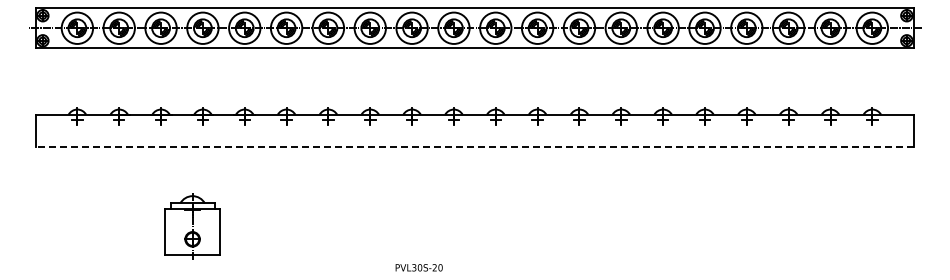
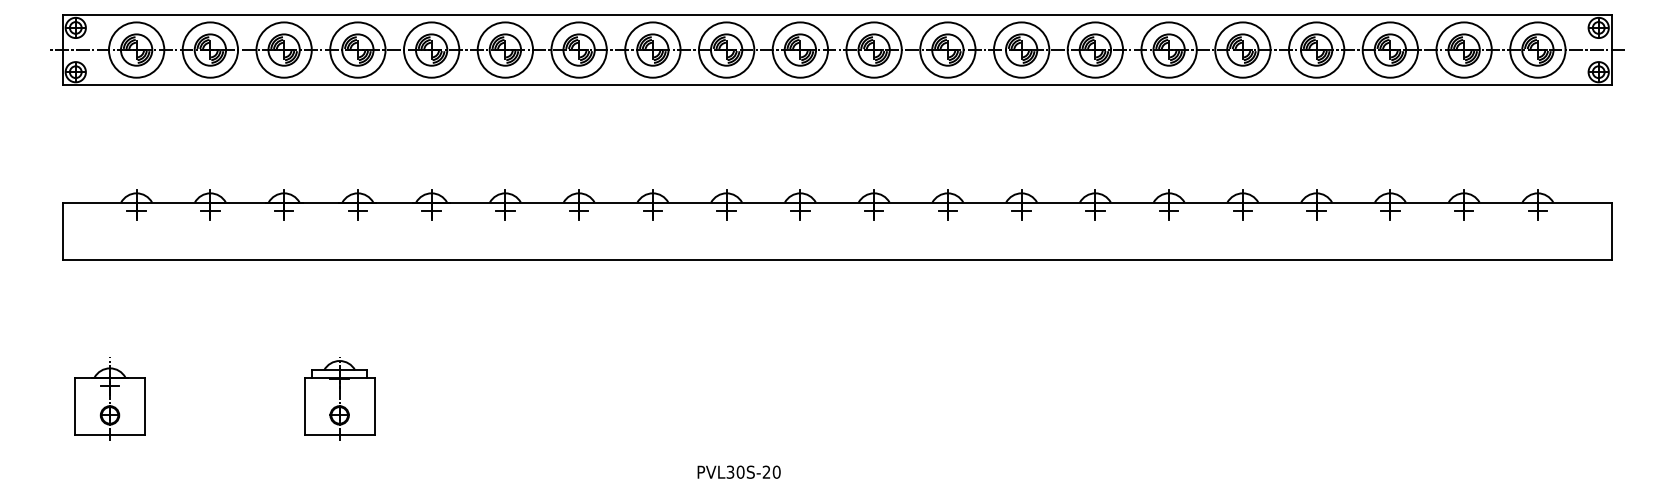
line: (474, 147) -> (836, 260), dashed -> solid
part: (61, 225) -> (108, 397), added
part: (192, 225) -> (339, 397), size x0.71

